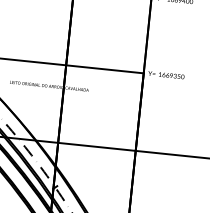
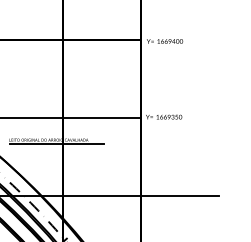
line: (56, 91) -> (56, 144), added

